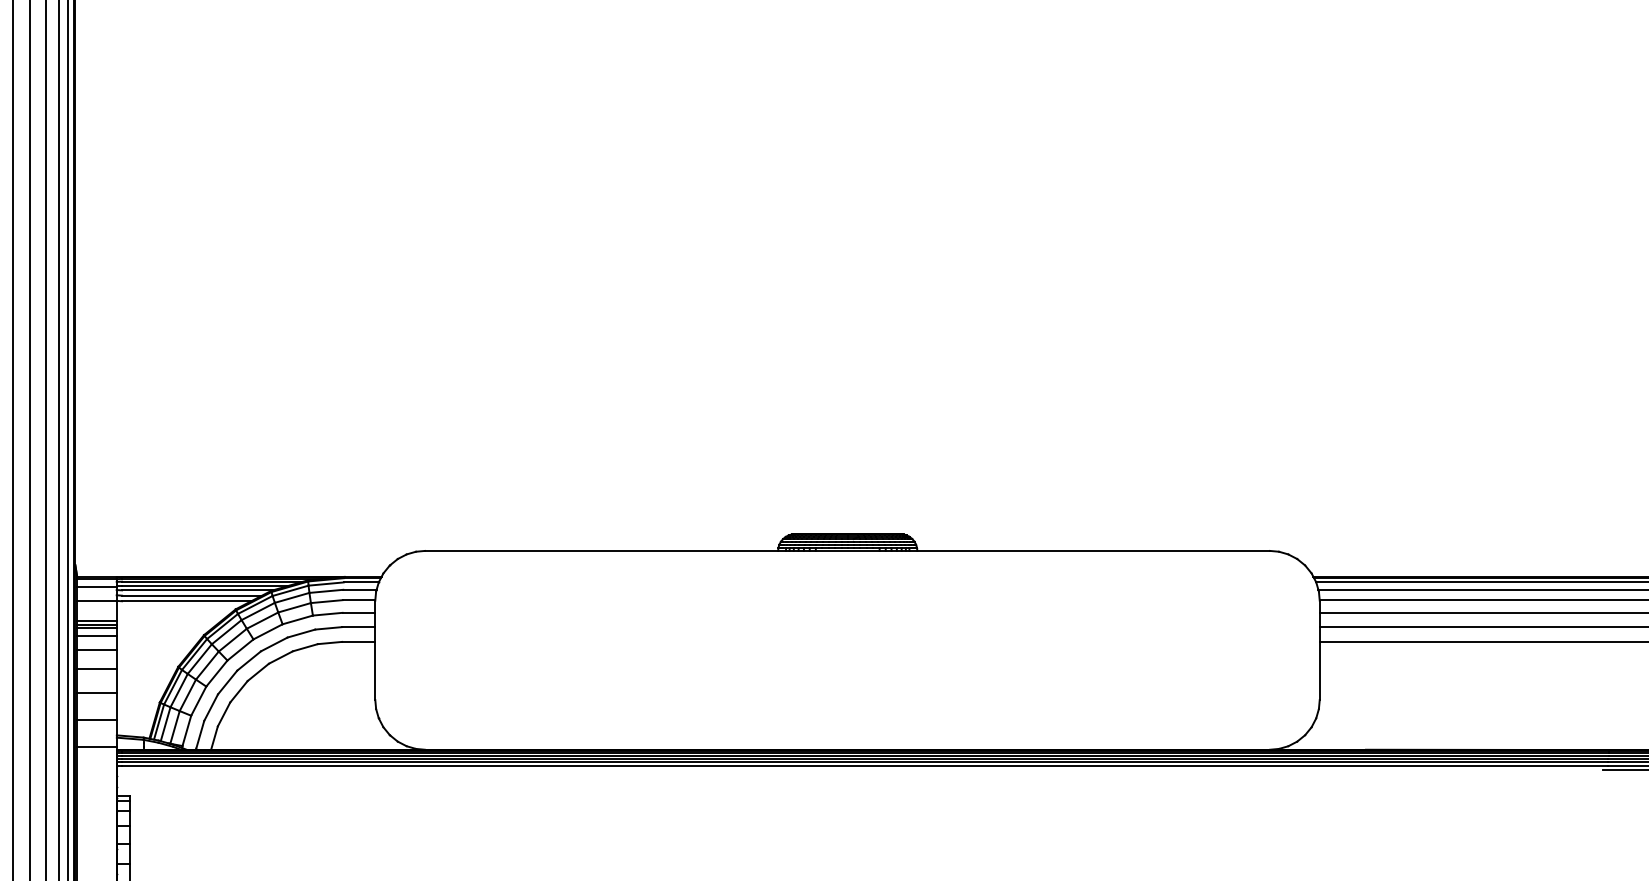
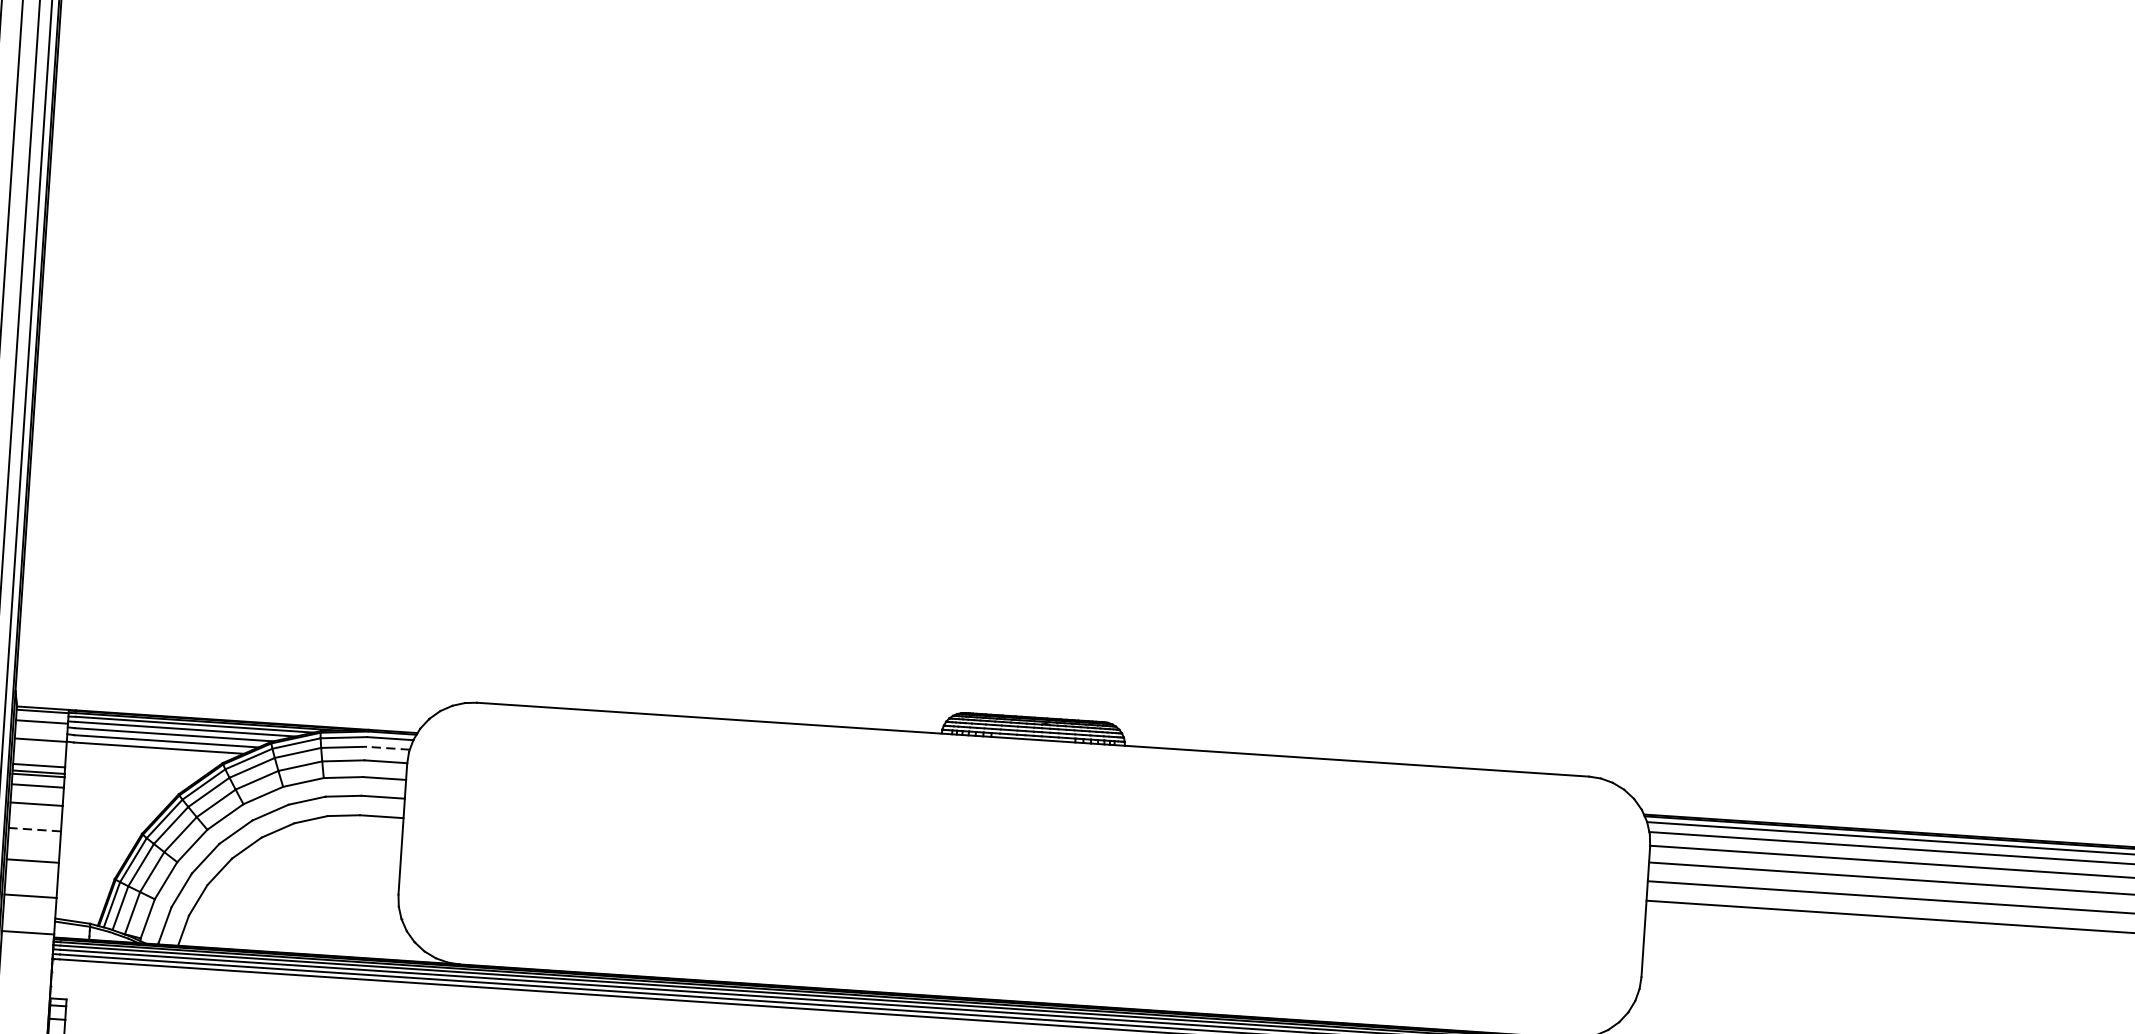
line: (359, 589) -> (387, 747), solid -> dashed
line: (97, 669) -> (35, 830), solid -> dashed

